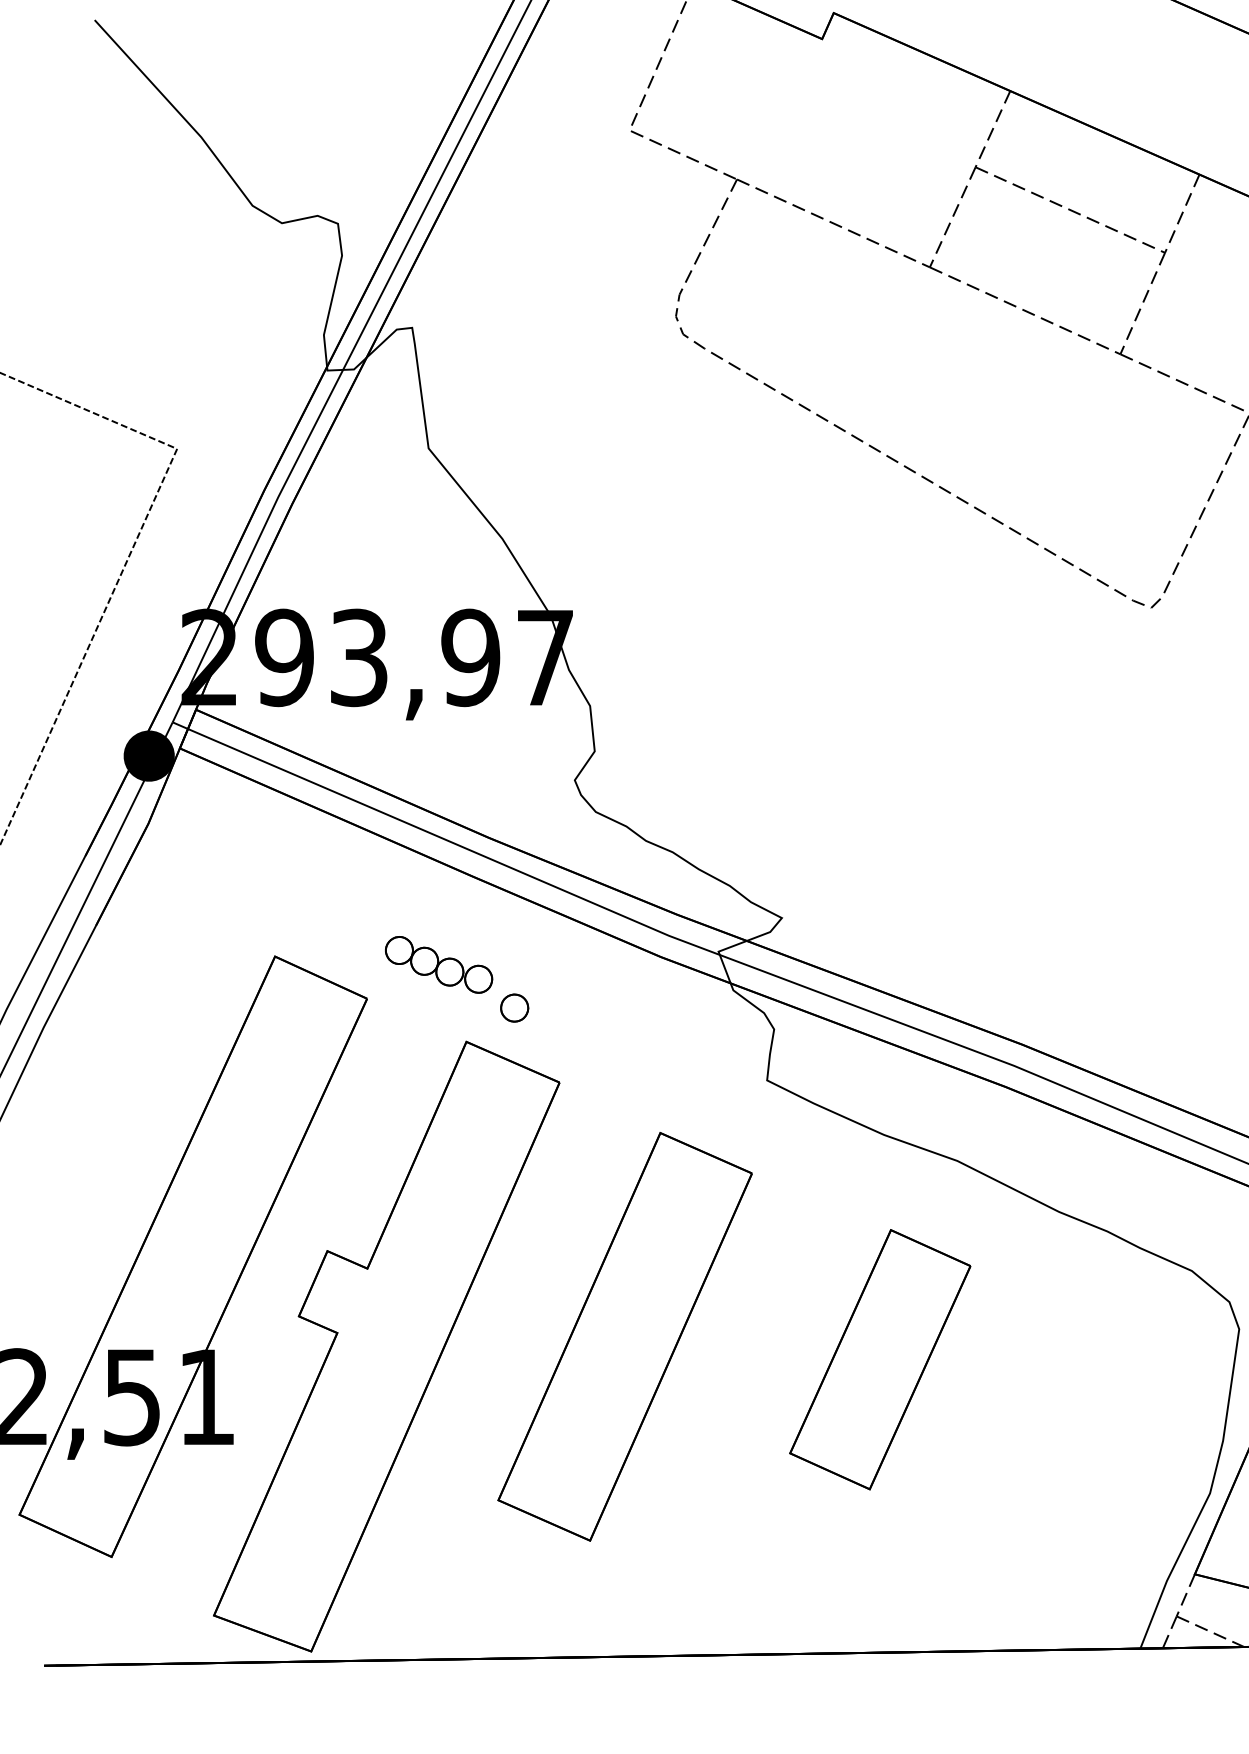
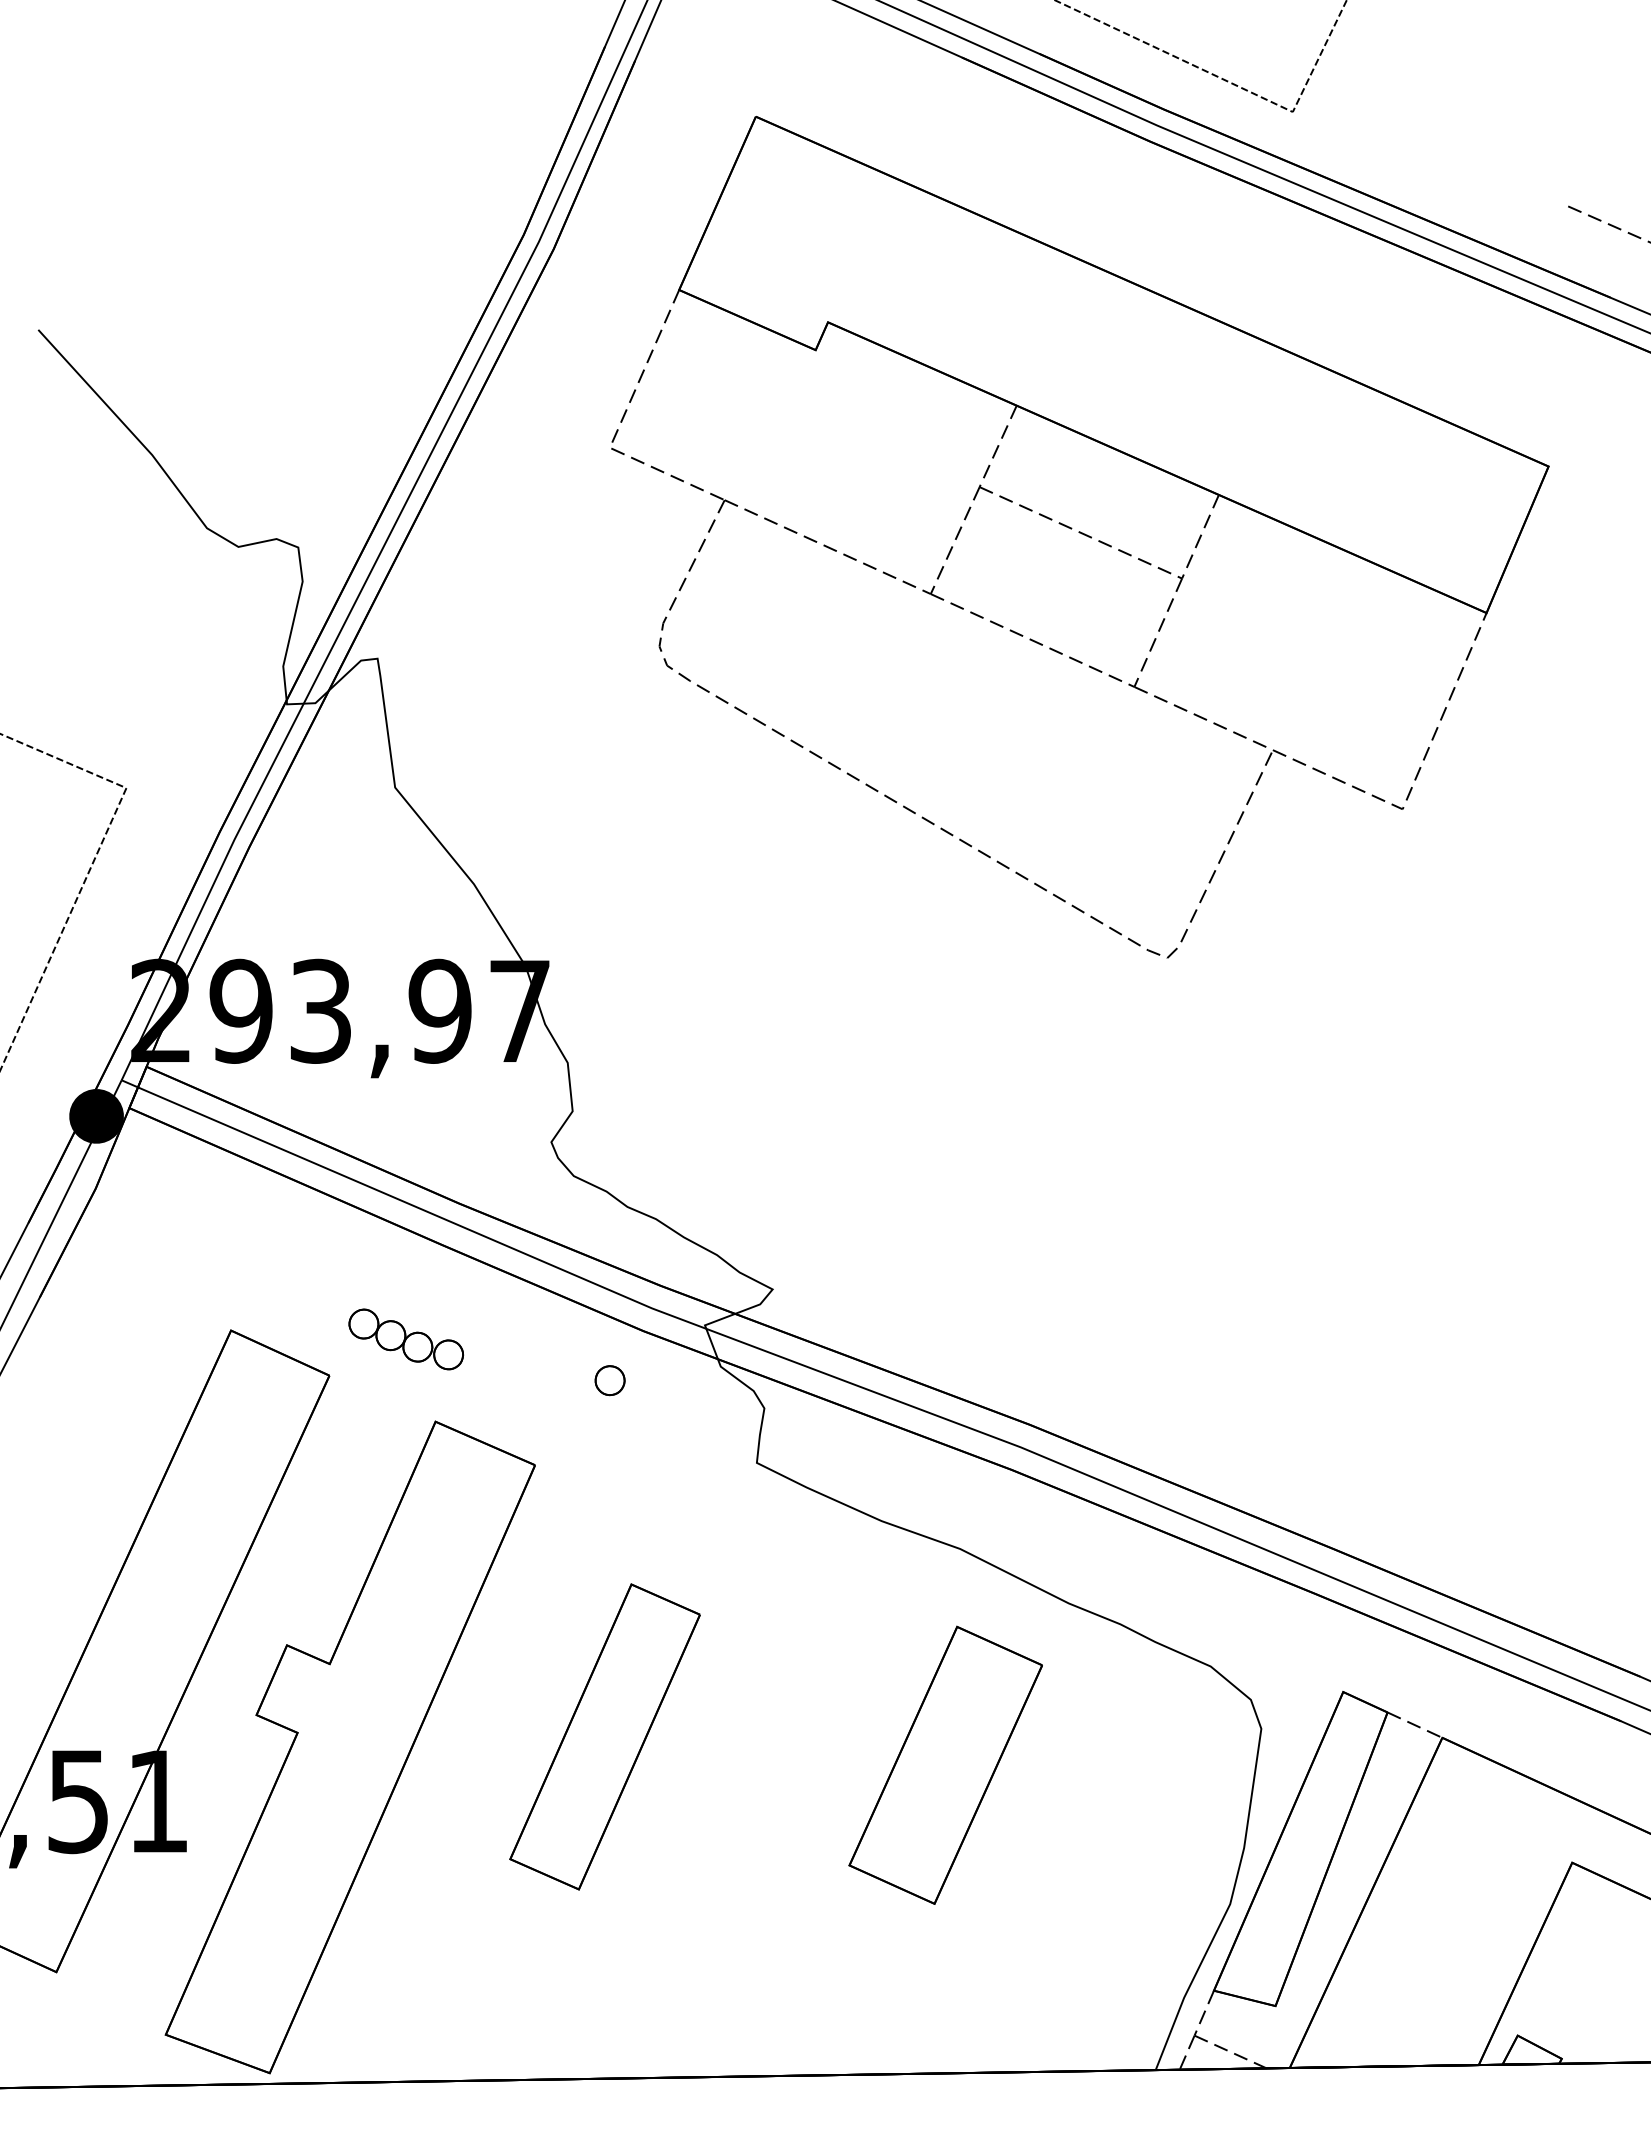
part: (514, 1007) -> (609, 1380), moved
part: (624, 1336) -> (604, 1736), size x0.7
part: (880, 1358) -> (945, 1764), moved

